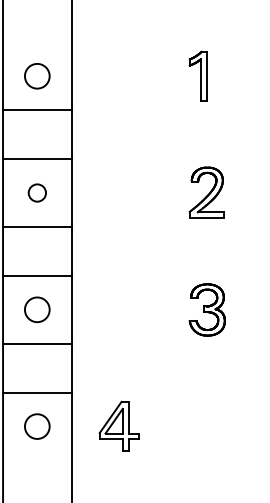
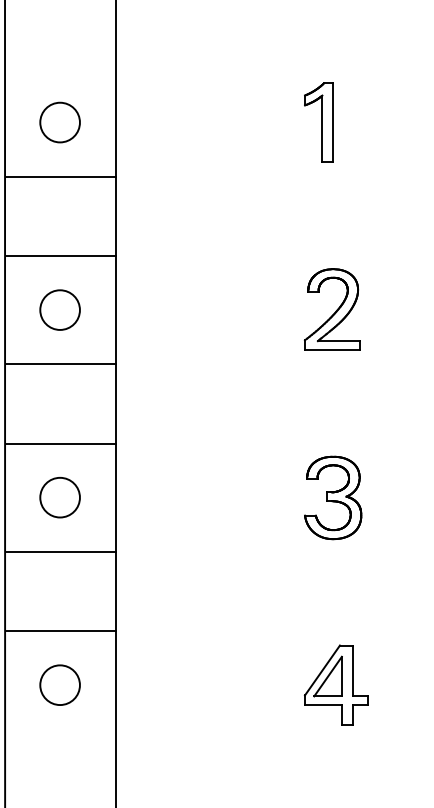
circle: (37, 192) -> (60, 309), size x1.43
part: (118, 425) -> (335, 683), moved

